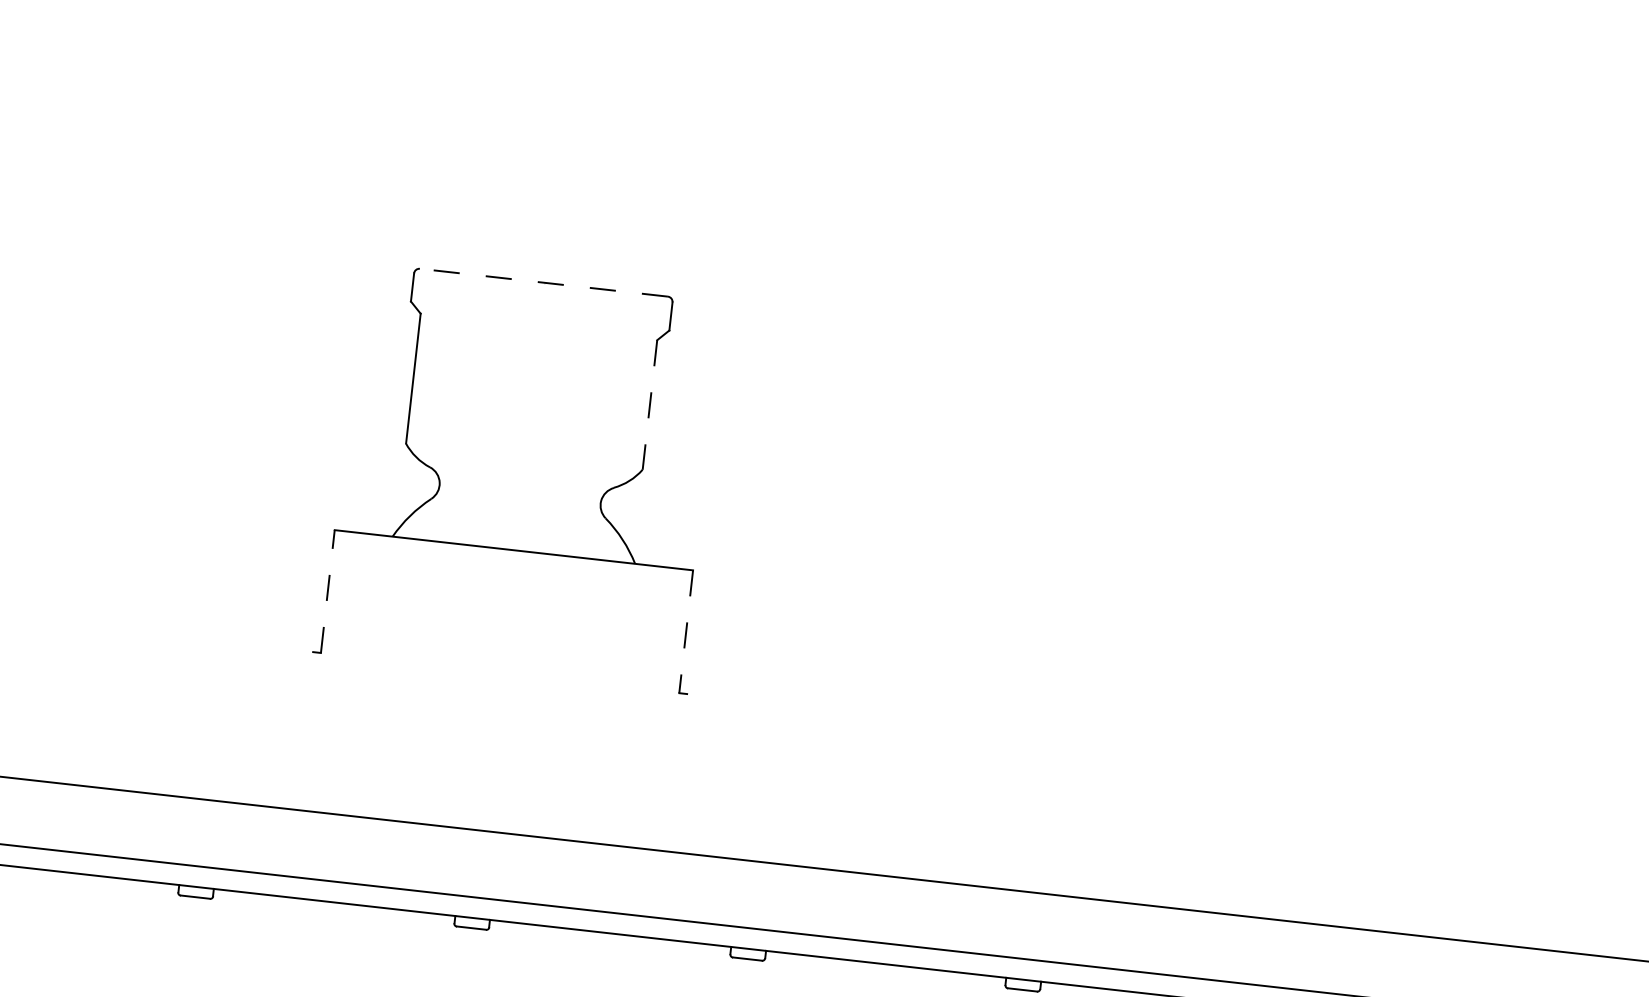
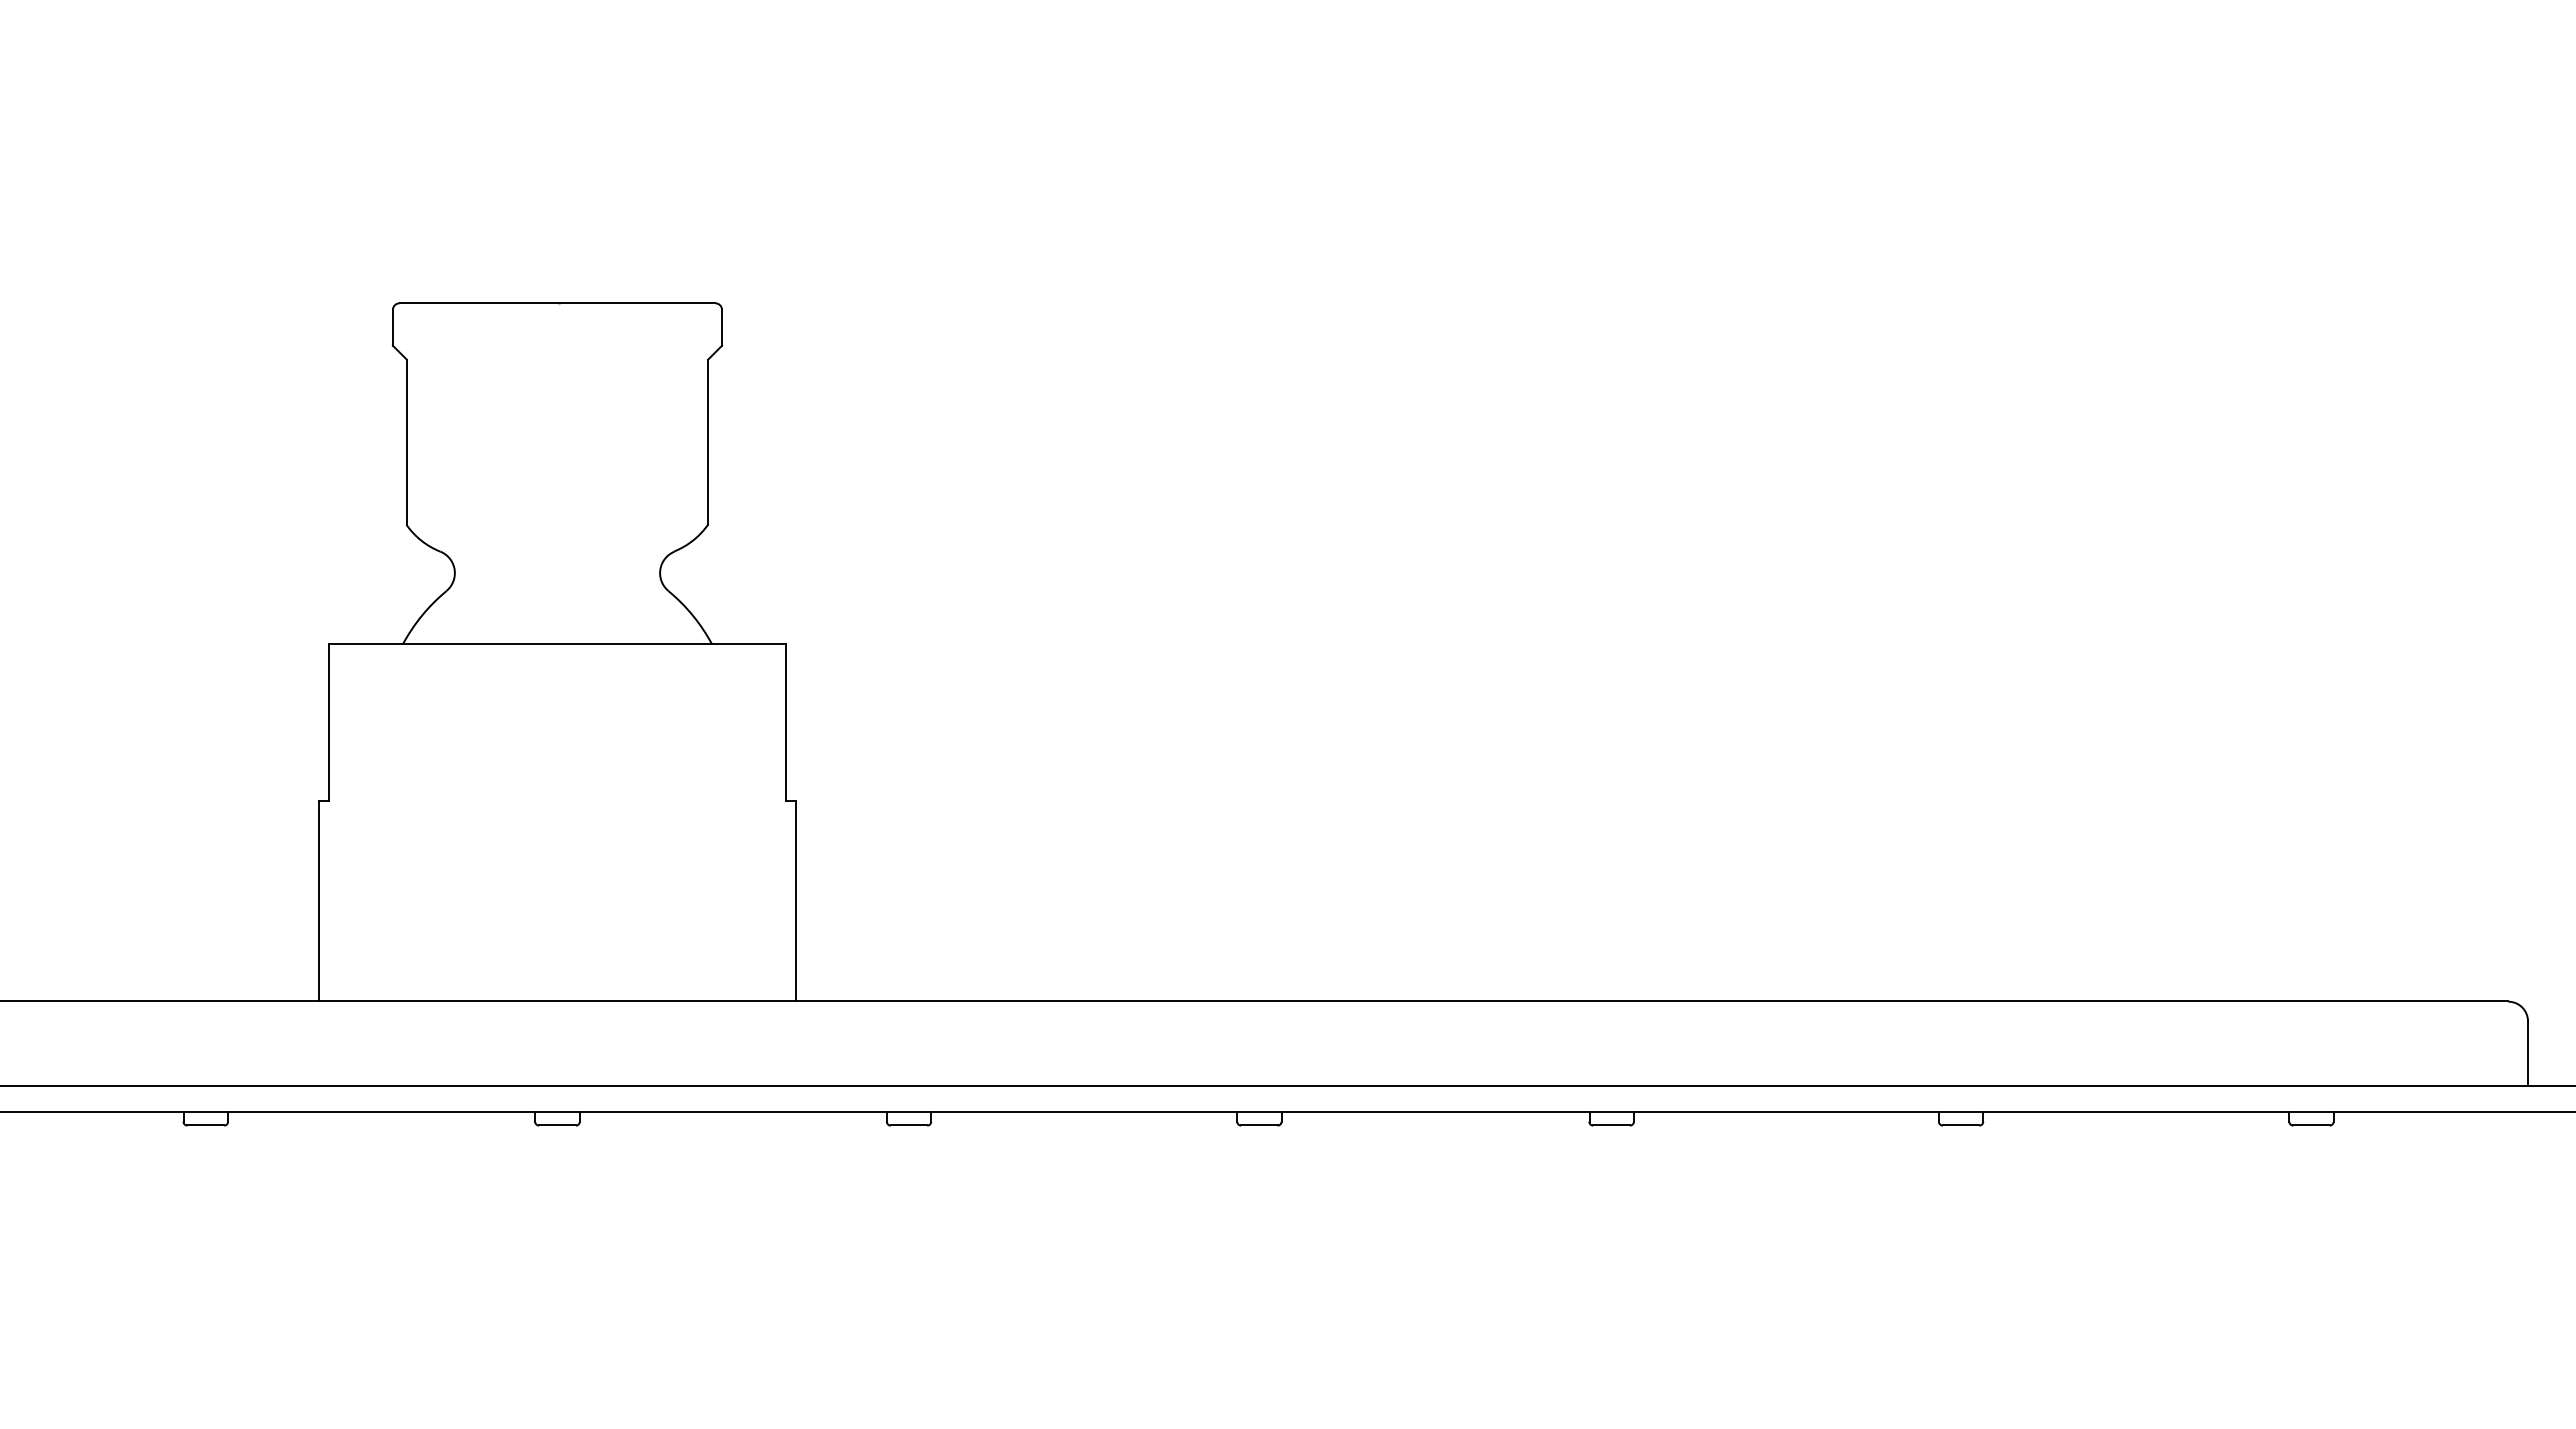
line: (543, 282) -> (557, 303), dashed -> solid
line: (650, 405) -> (708, 442), dashed -> solid
line: (328, 590) -> (329, 721), dashed -> solid
line: (686, 631) -> (785, 722), dashed -> solid
line: (304, 730) -> (319, 900), added
line: (678, 772) -> (795, 900), added

